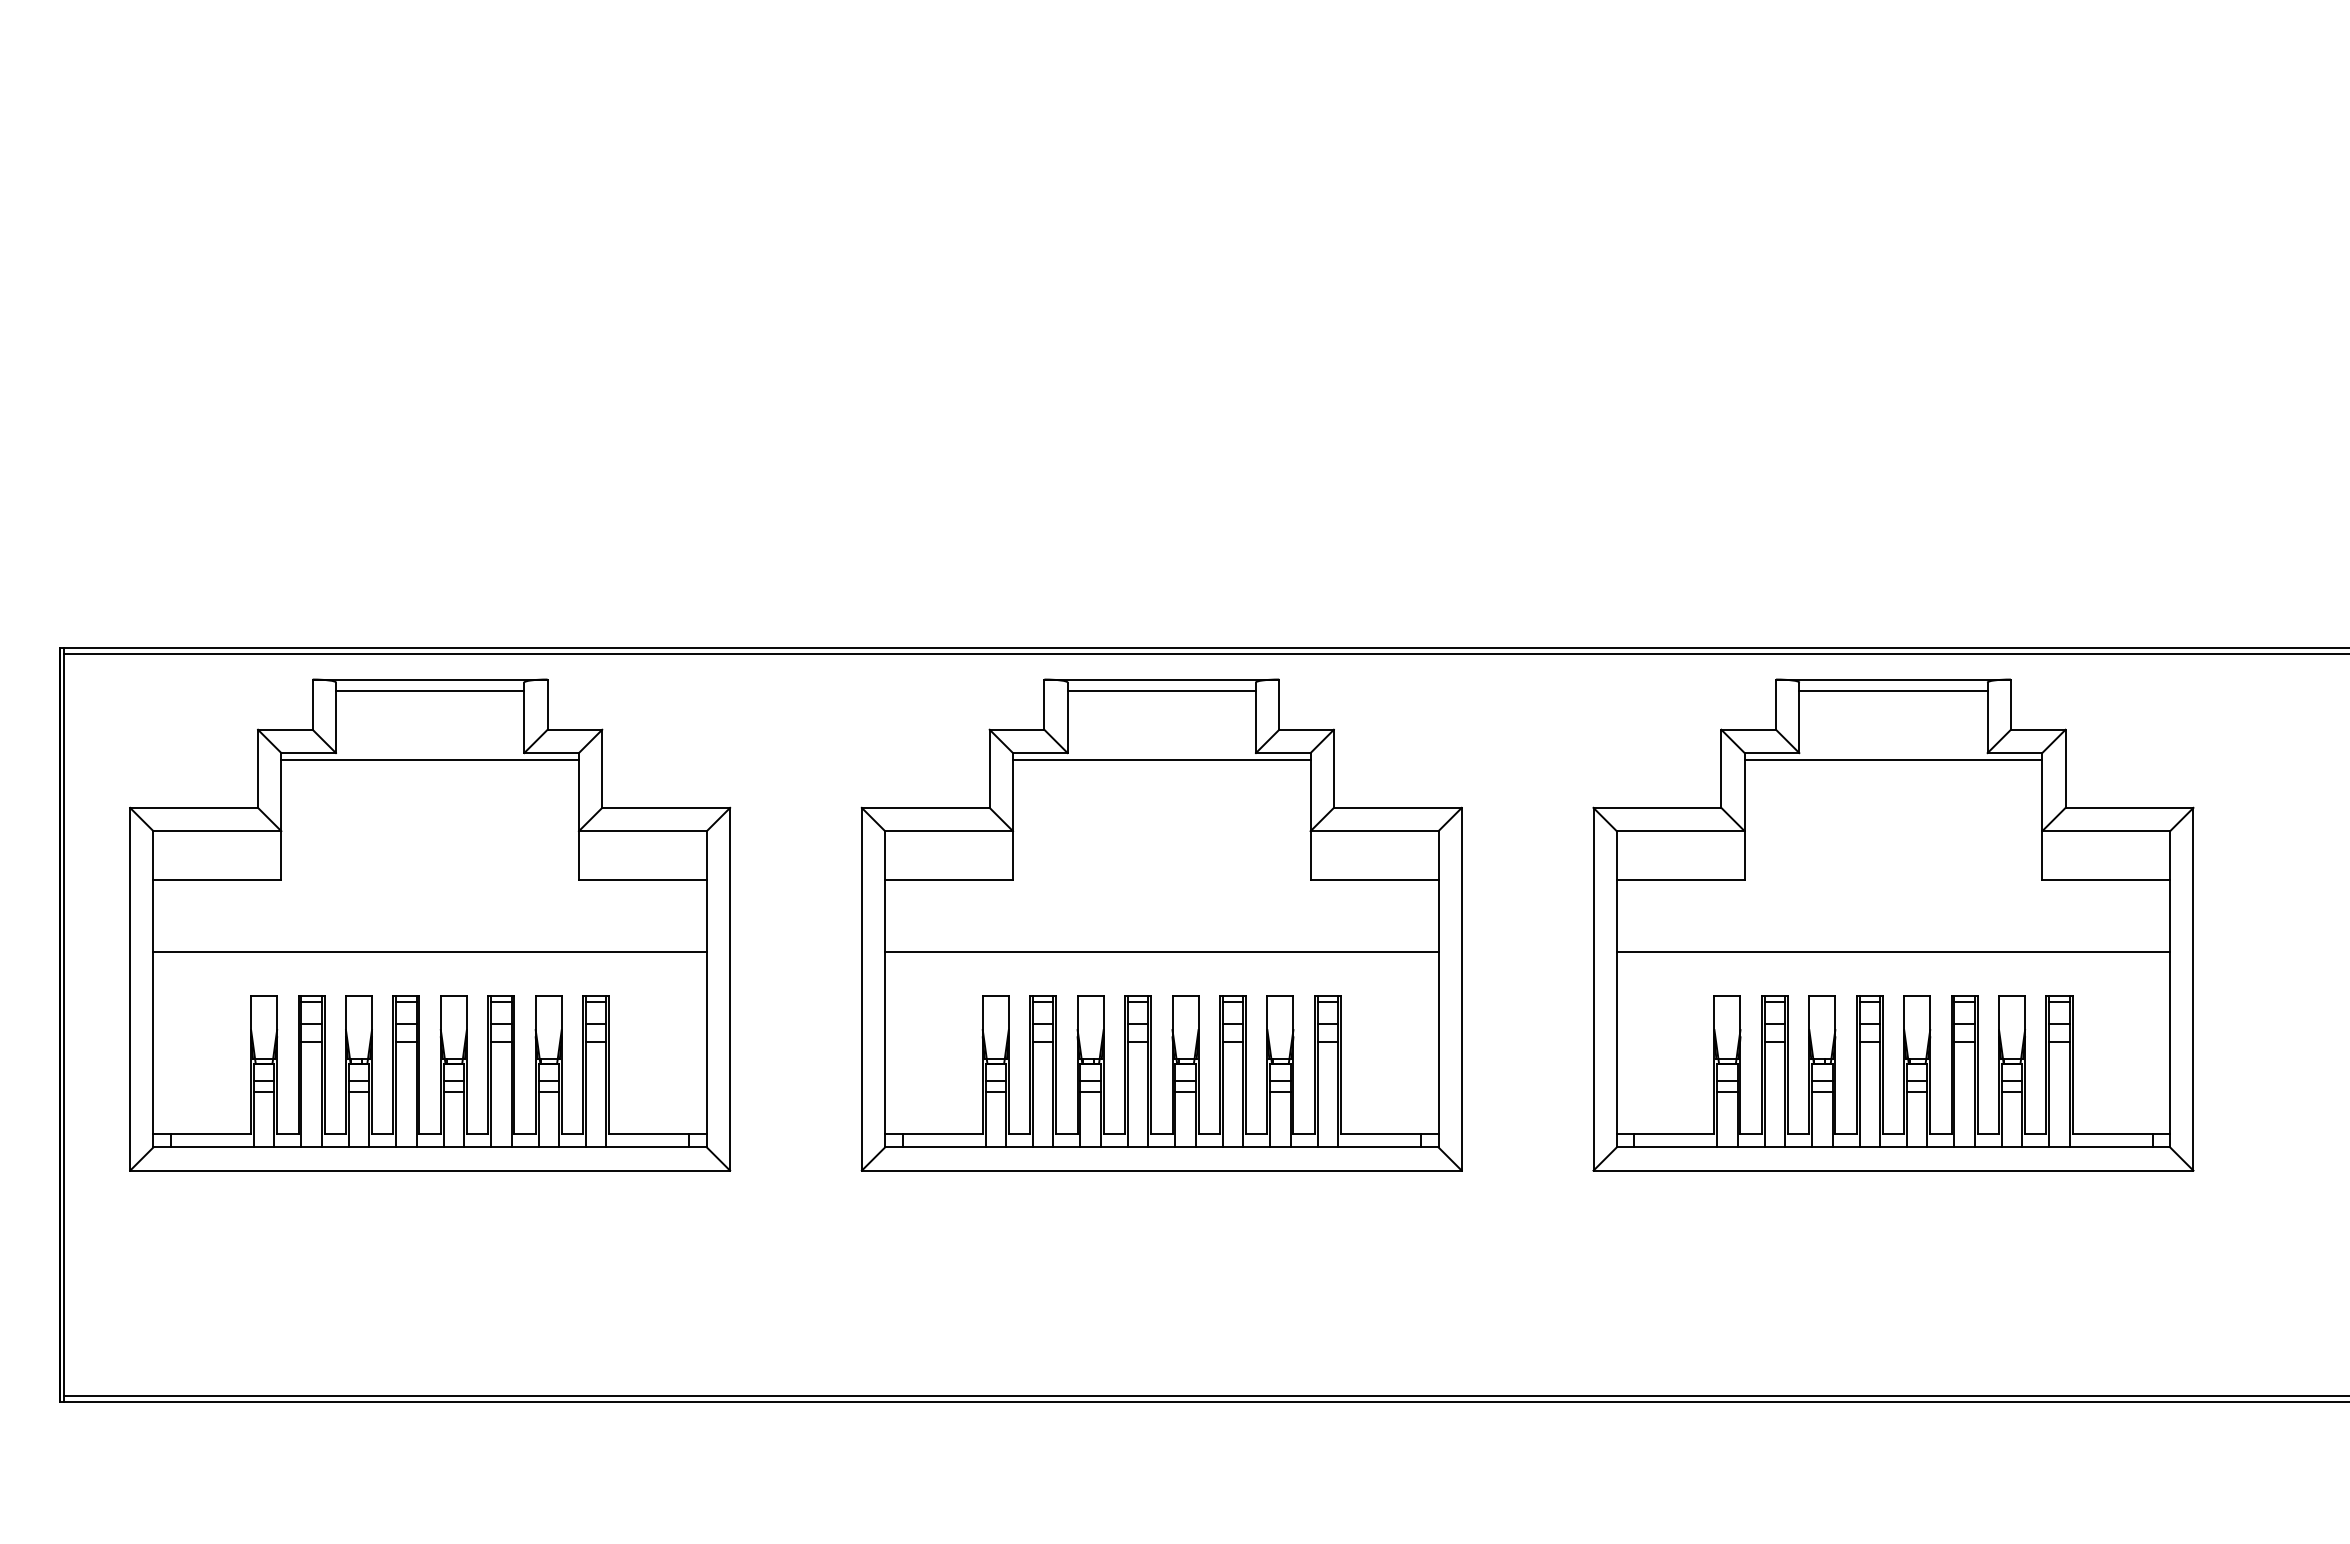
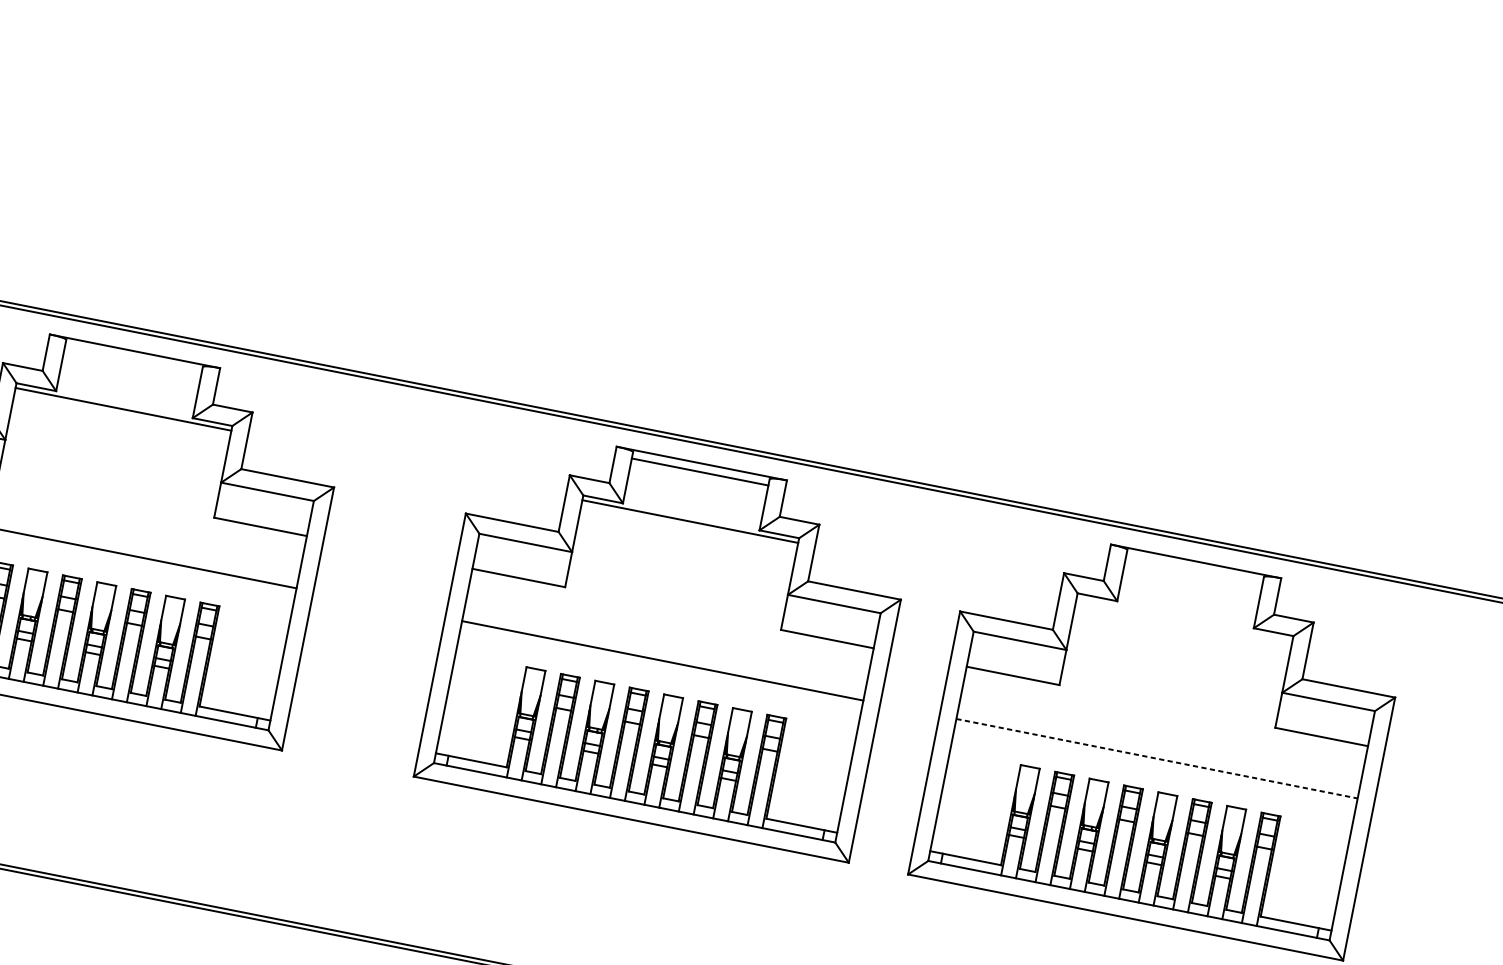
line: (429, 691) -> (132, 359), removed
line: (1893, 691) -> (1194, 570), removed
line: (1893, 759) -> (1184, 619), removed
part: (1161, 924) -> (666, 641), moved
line: (1893, 951) -> (1157, 758), solid -> dashed

